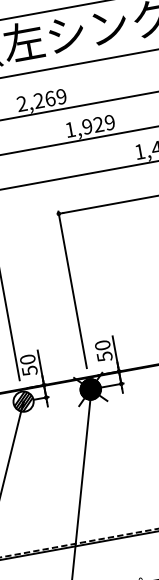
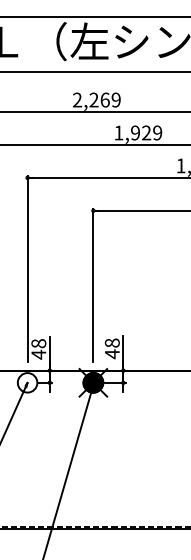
text: (103, 350) -> (112, 348), 50 -> 48
text: (28, 365) -> (38, 349), 50 -> 48
hatch: (23, 401) -> (27, 382), removed

